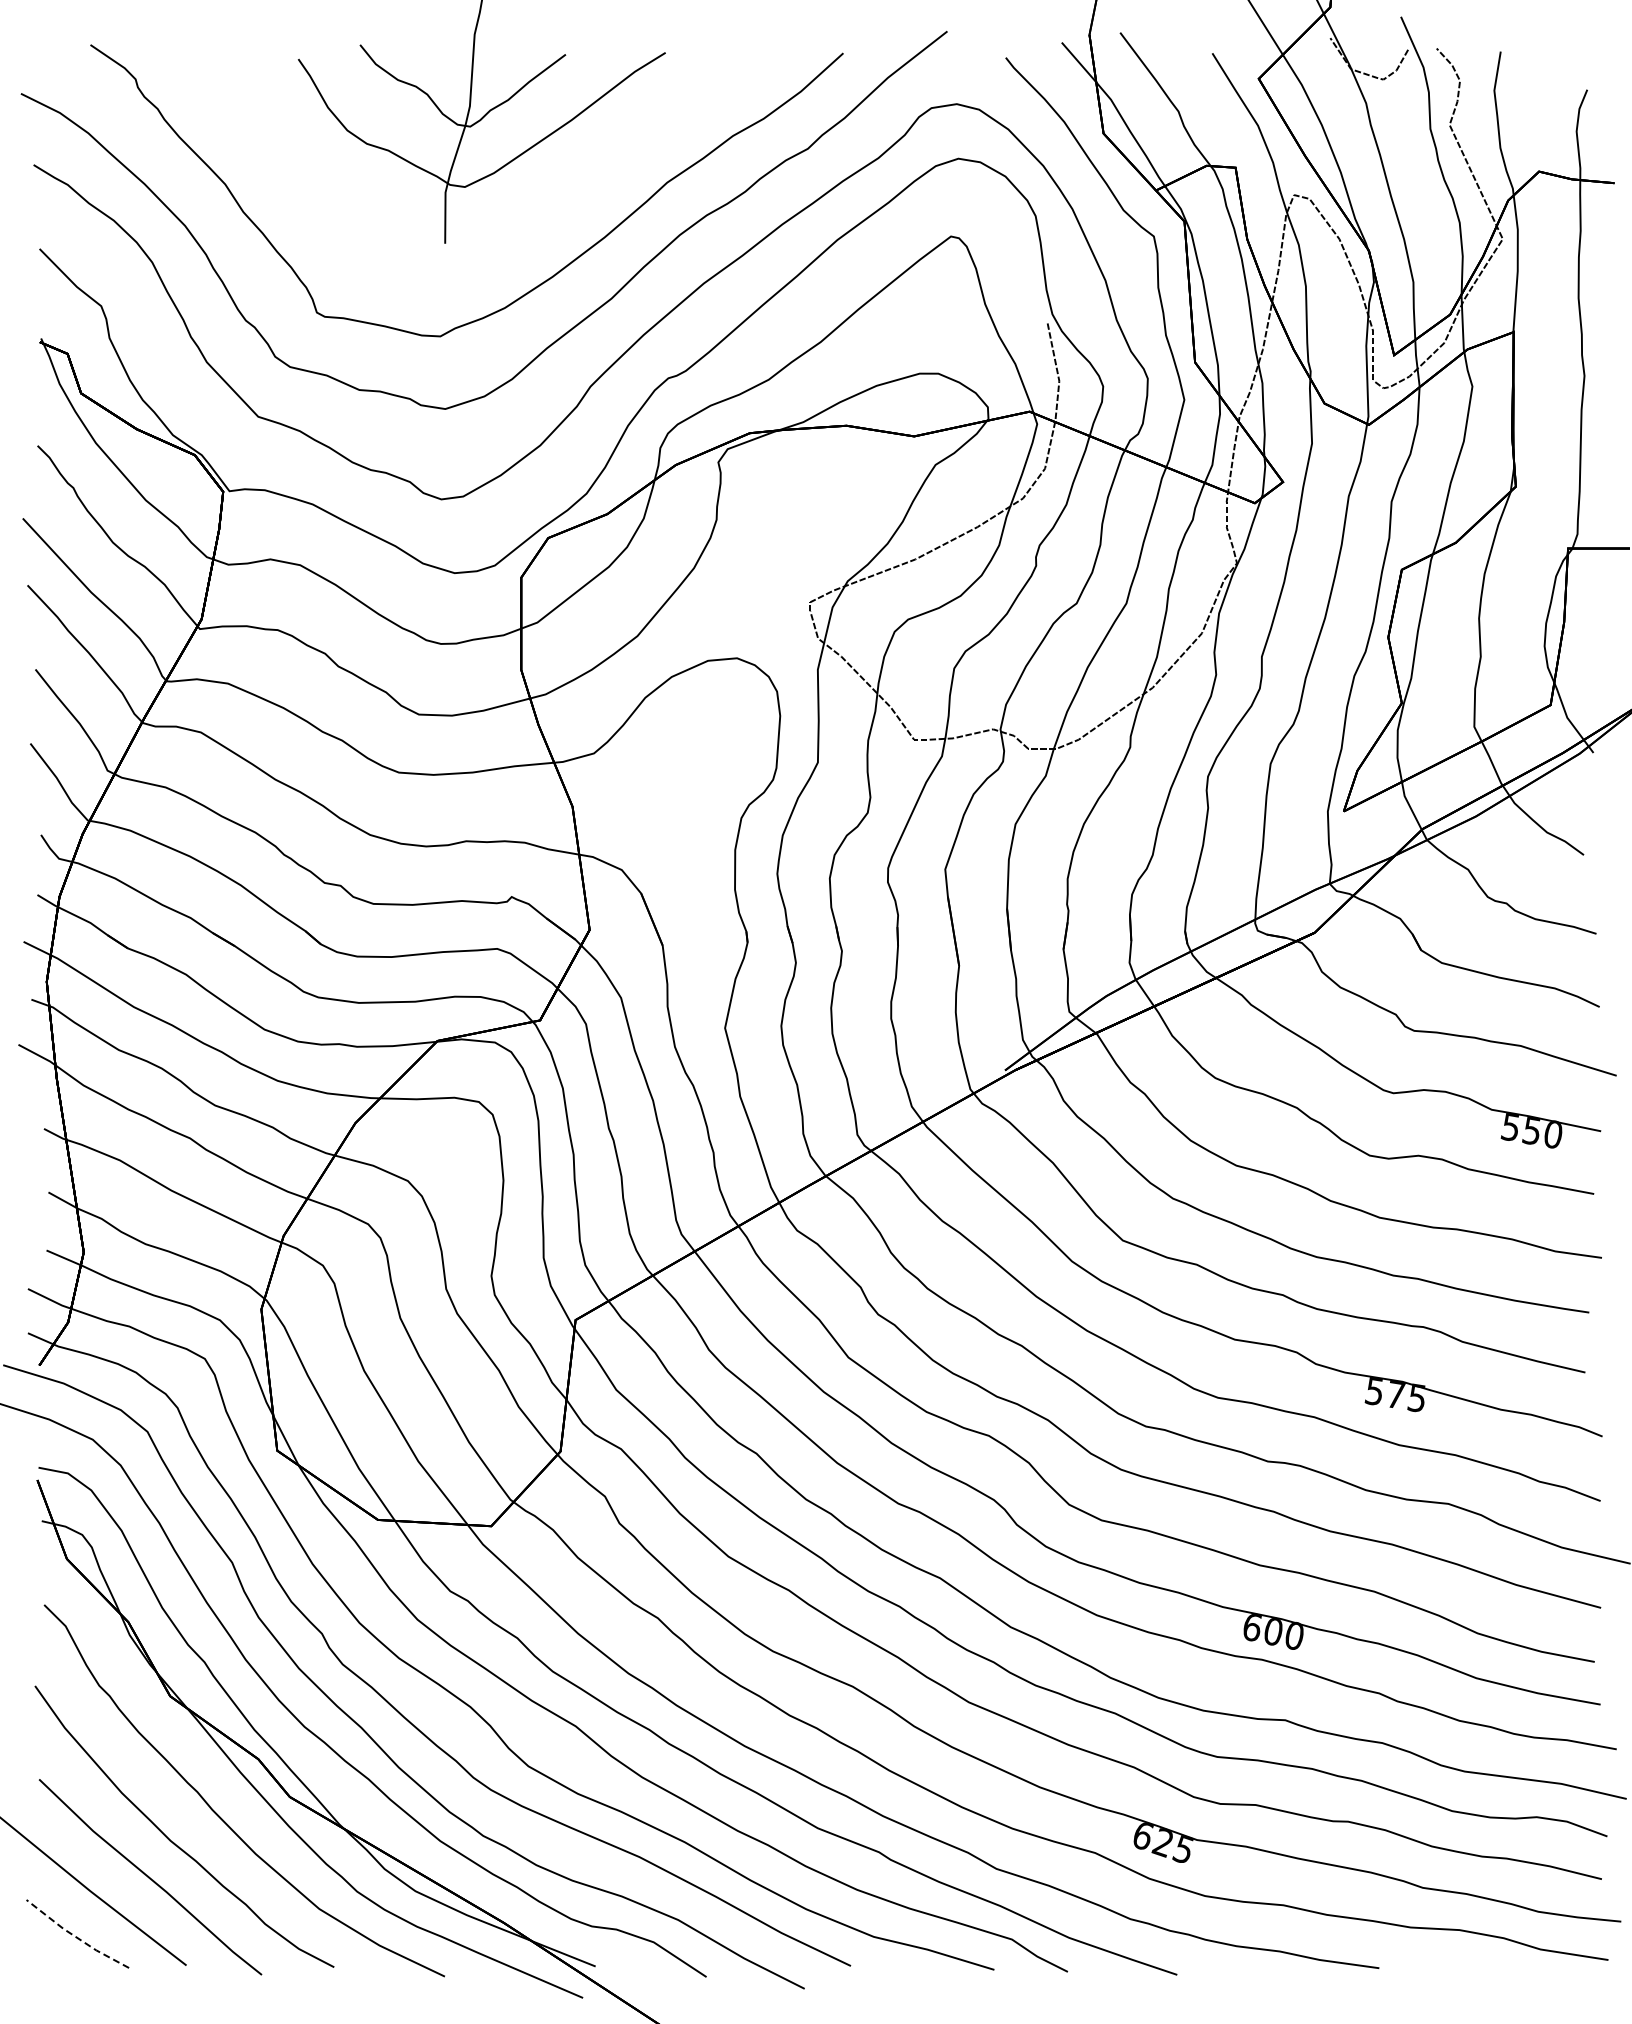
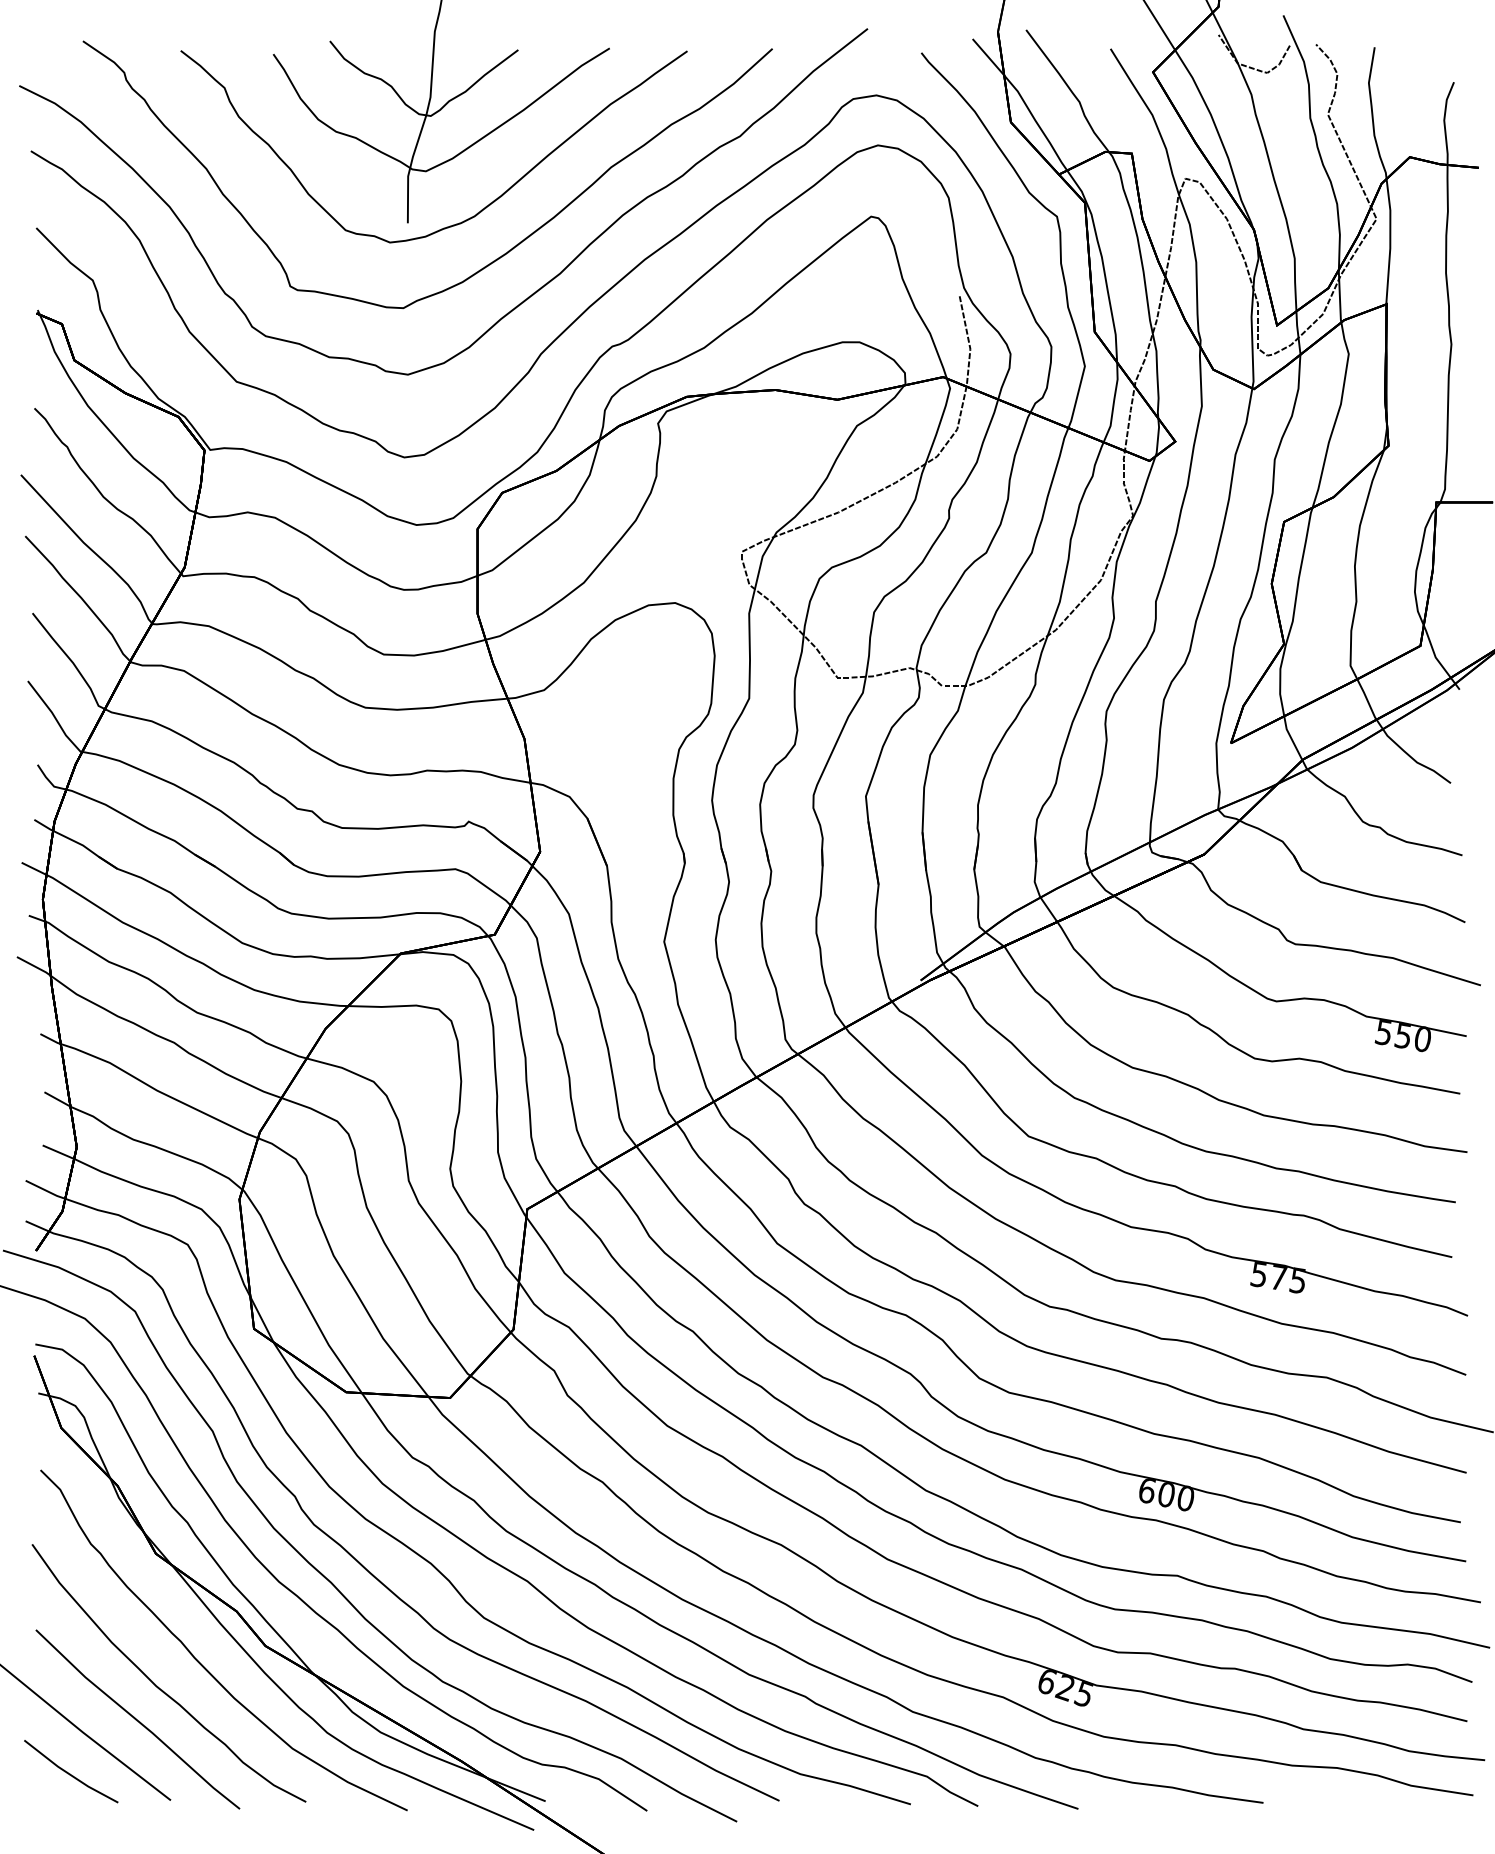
curve: (524, 229) -> (480, 210), added
line: (75, 1936) -> (69, 1773), dashed -> solid

